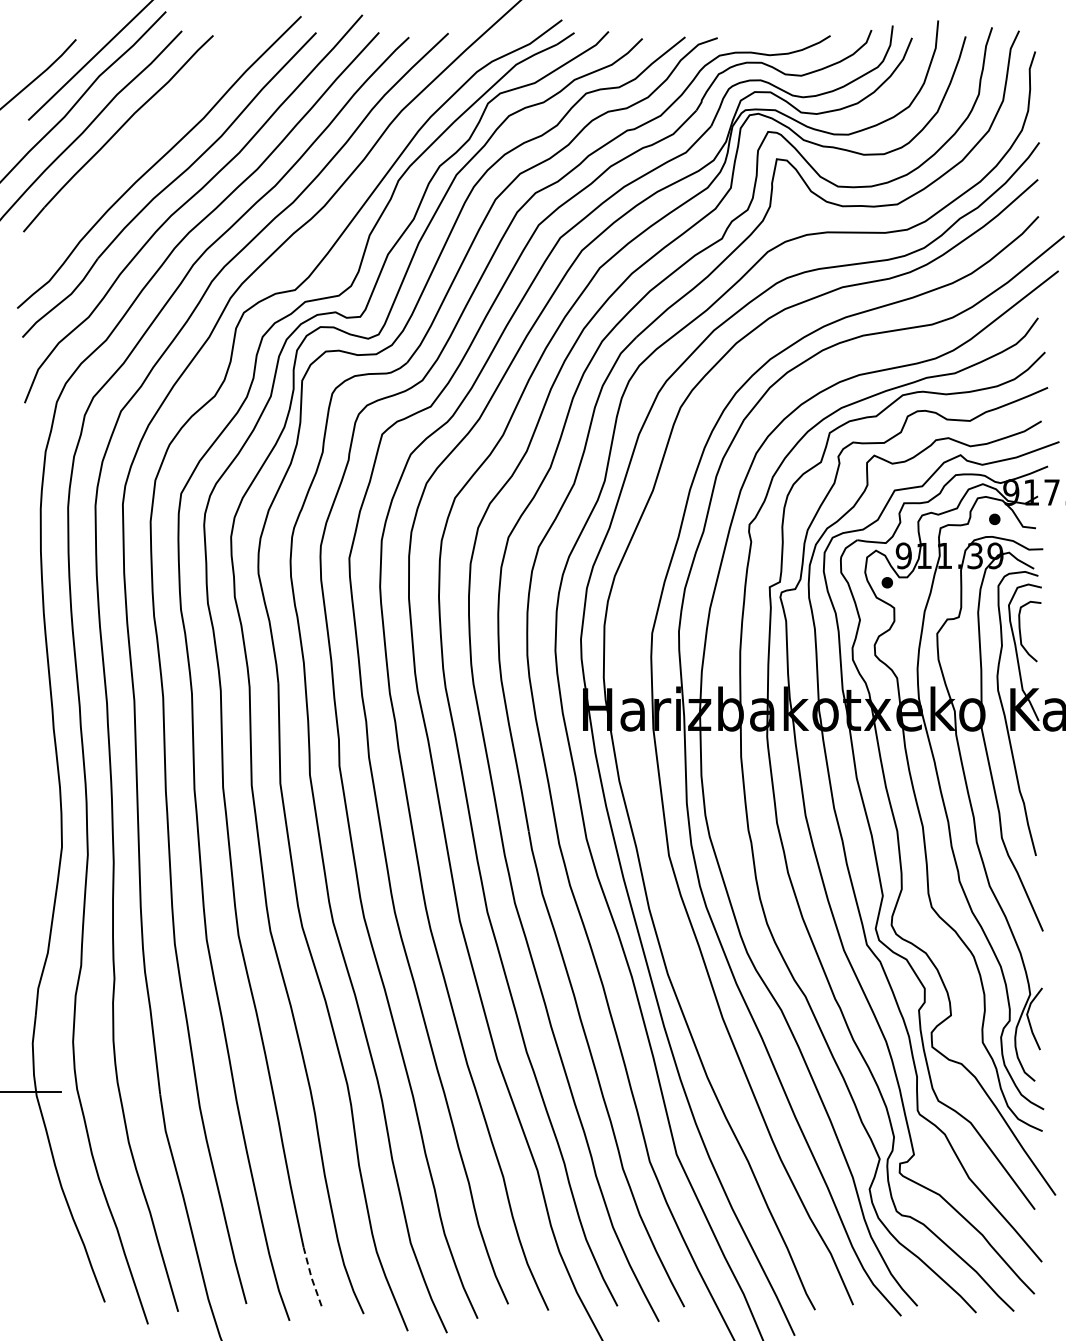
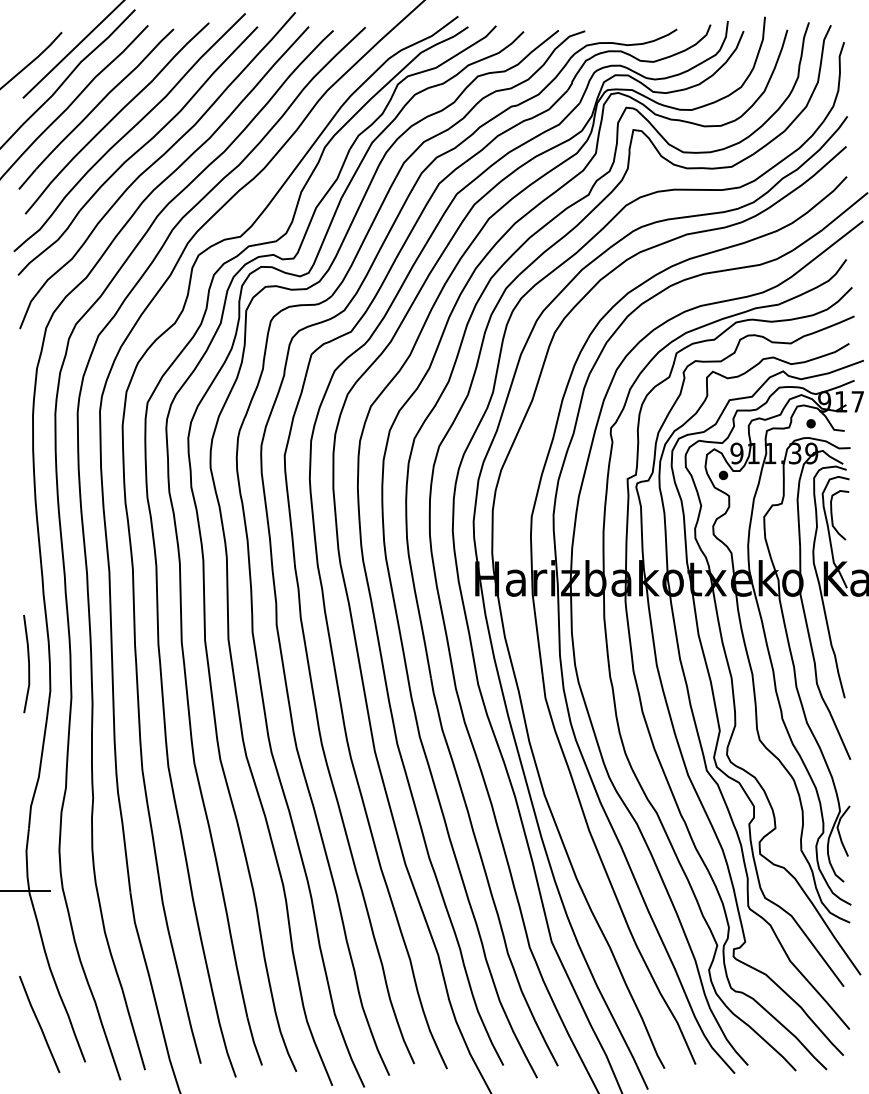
curve: (143, 142) -> (116, 116), added
line: (35, 813) -> (28, 663), added
line: (48, 1255) -> (39, 1024), added
line: (311, 1277) -> (253, 1042), dashed -> solid

